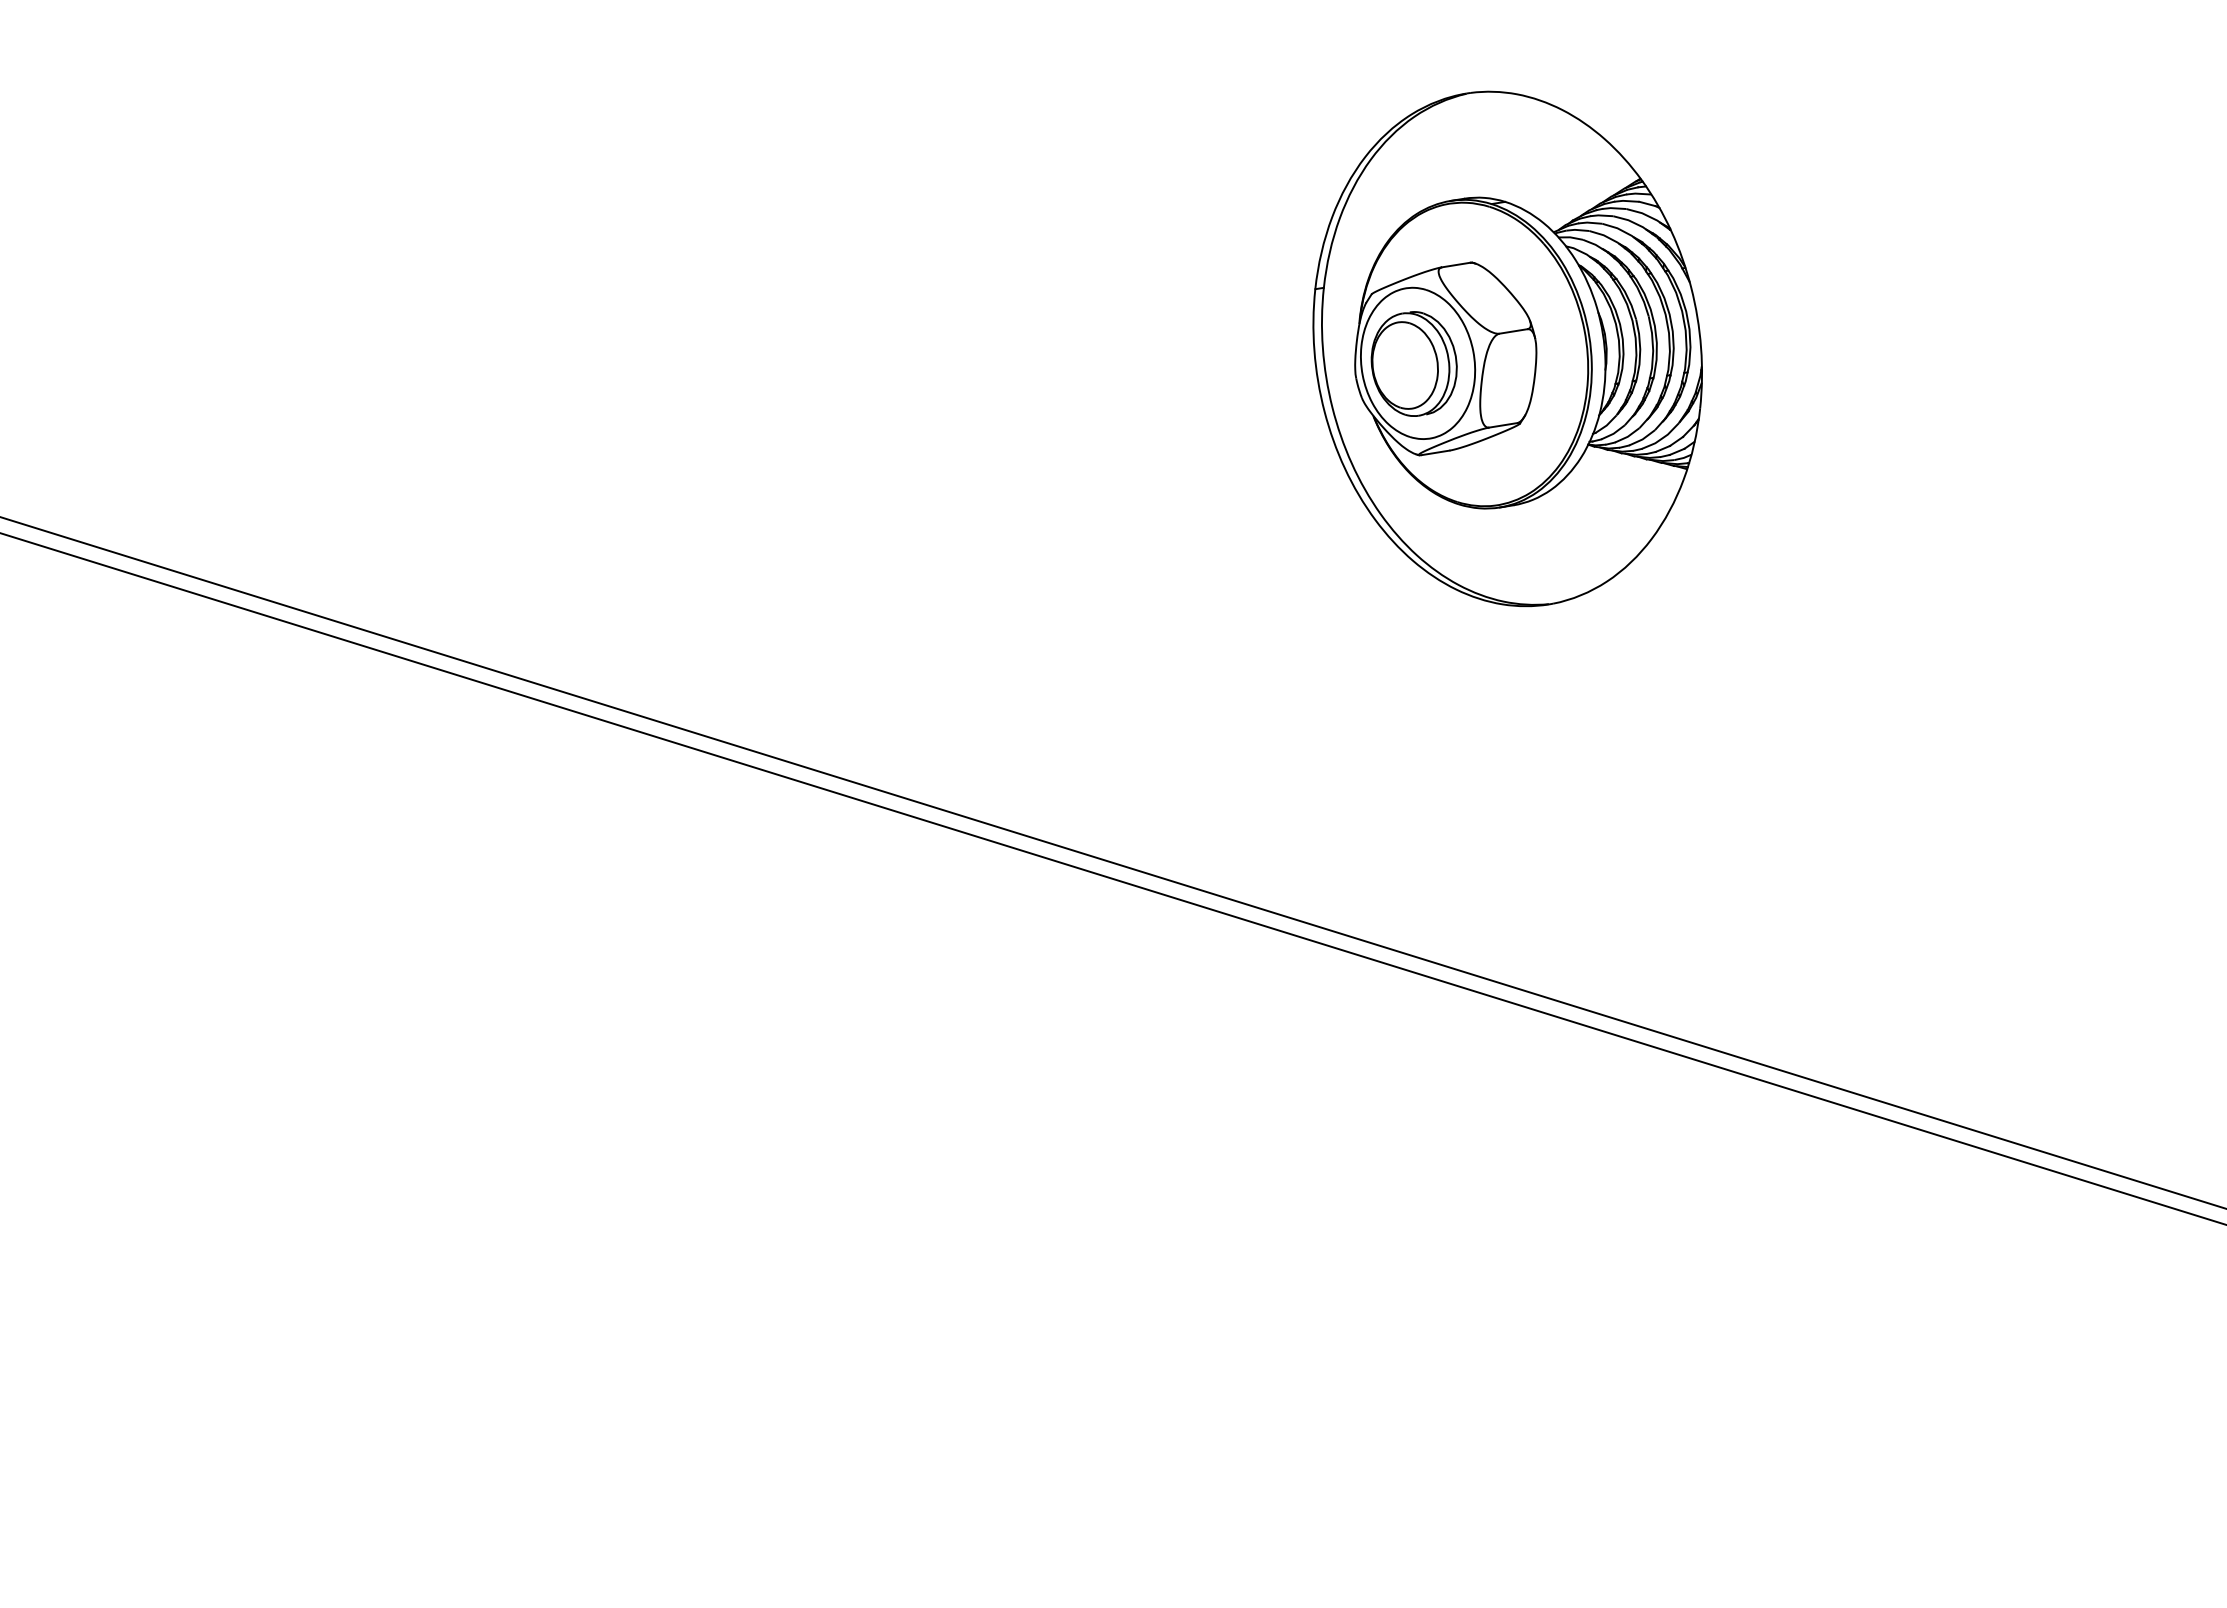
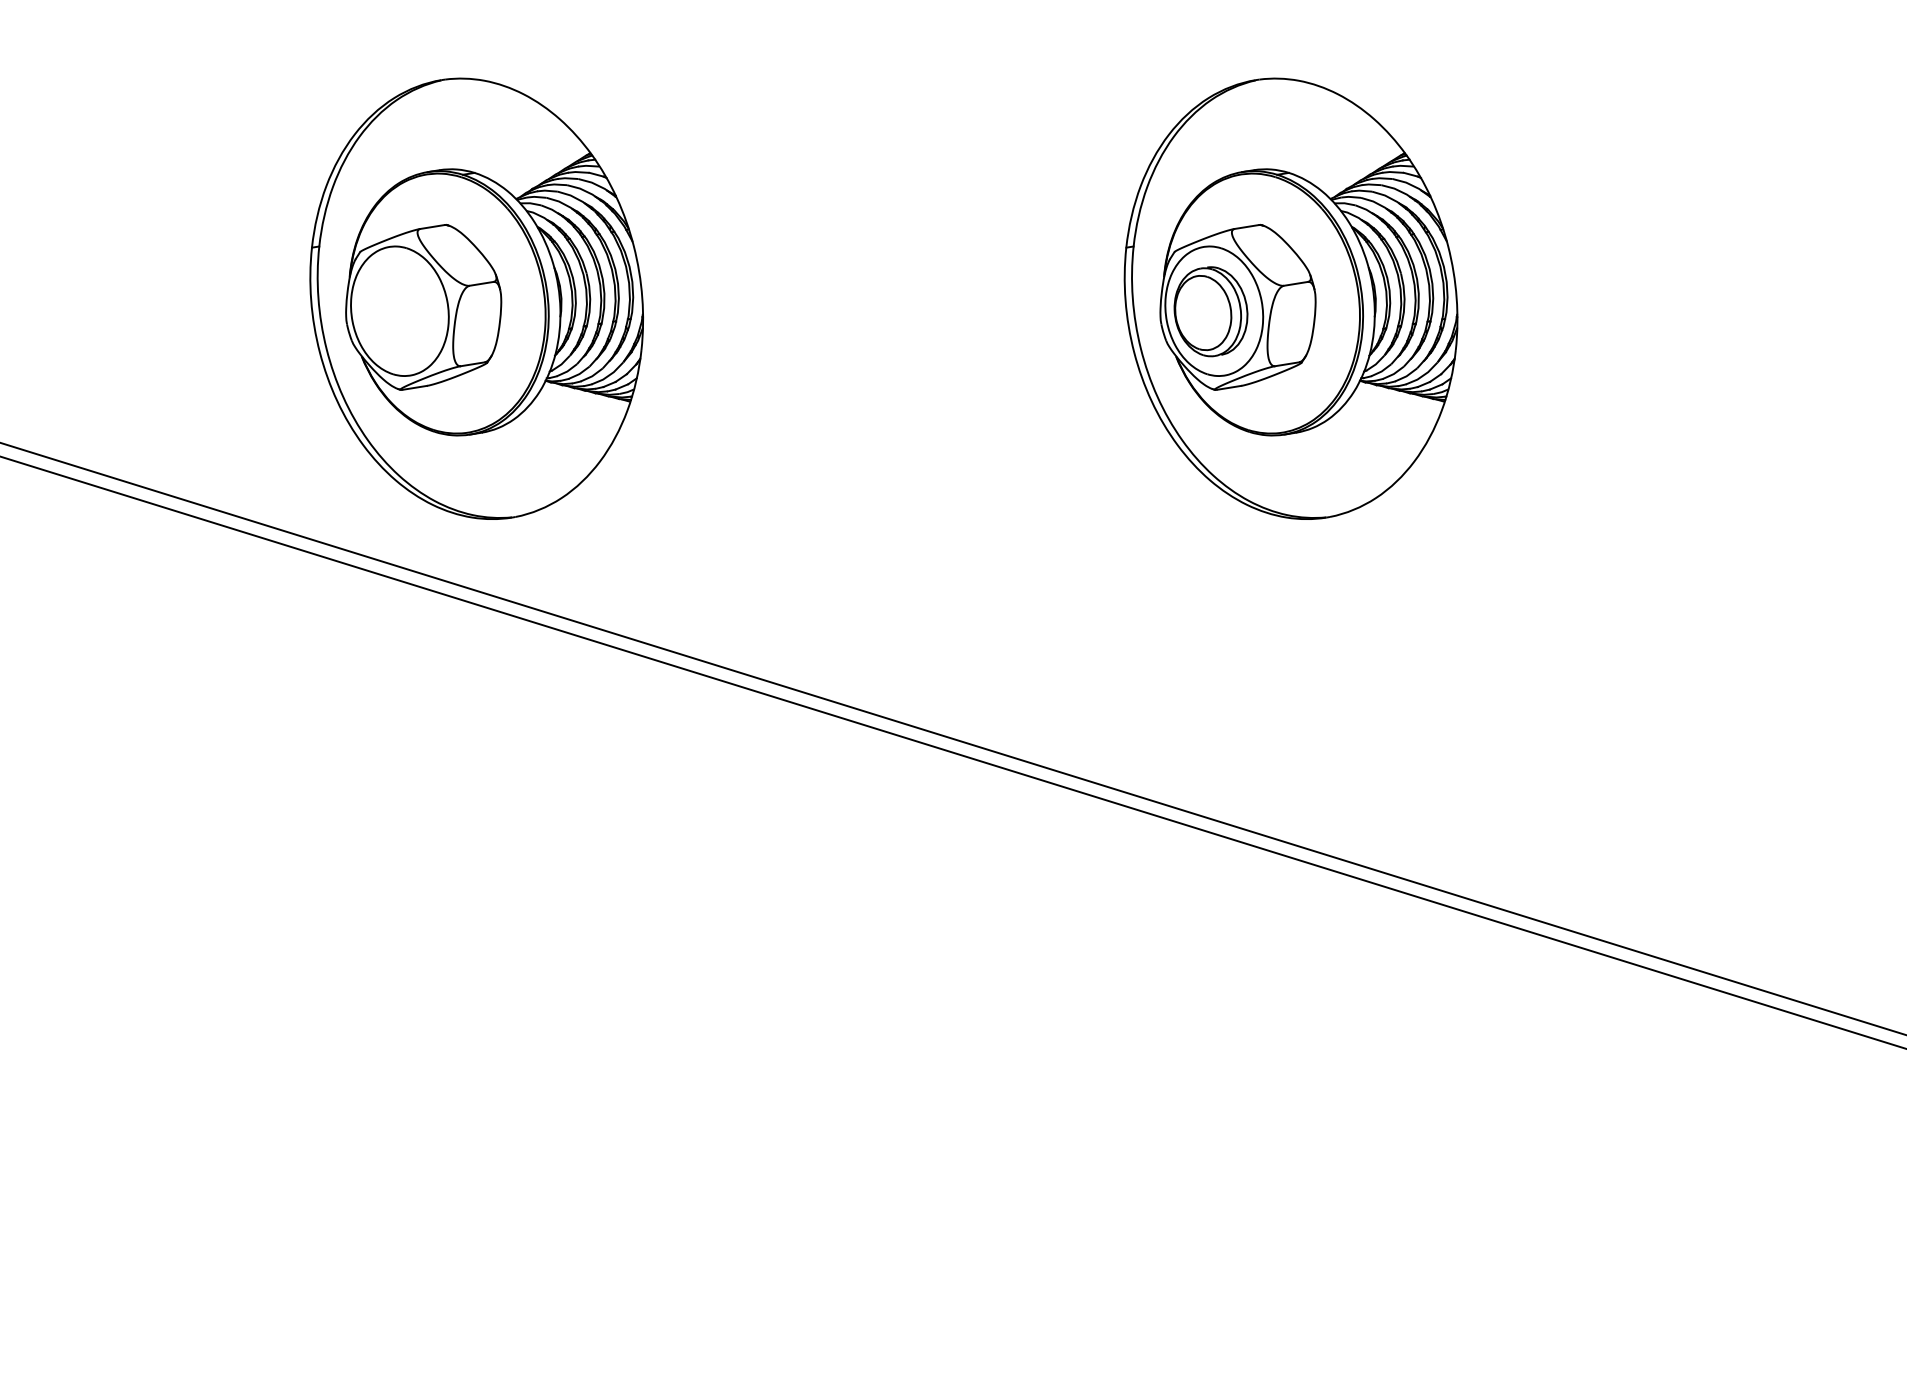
part: (556, 348) -> (476, 298), added

